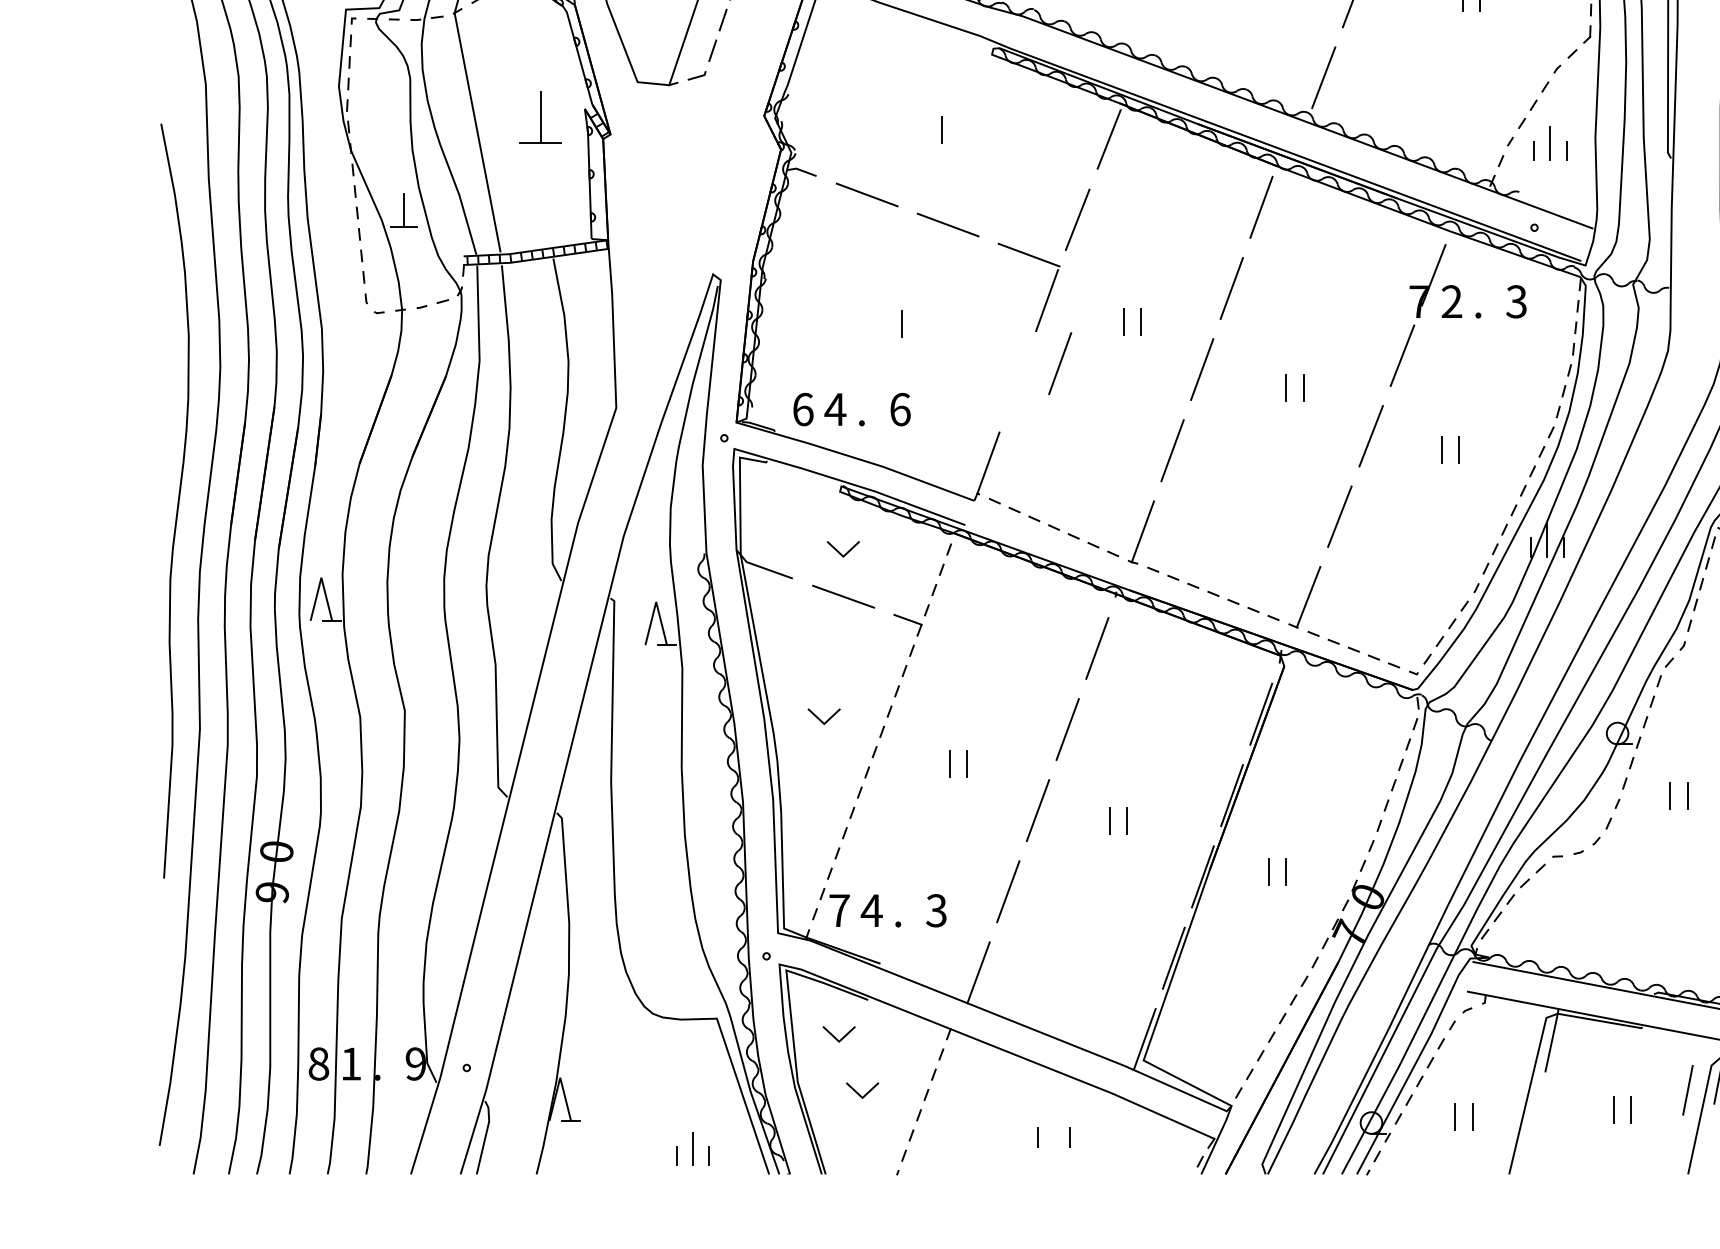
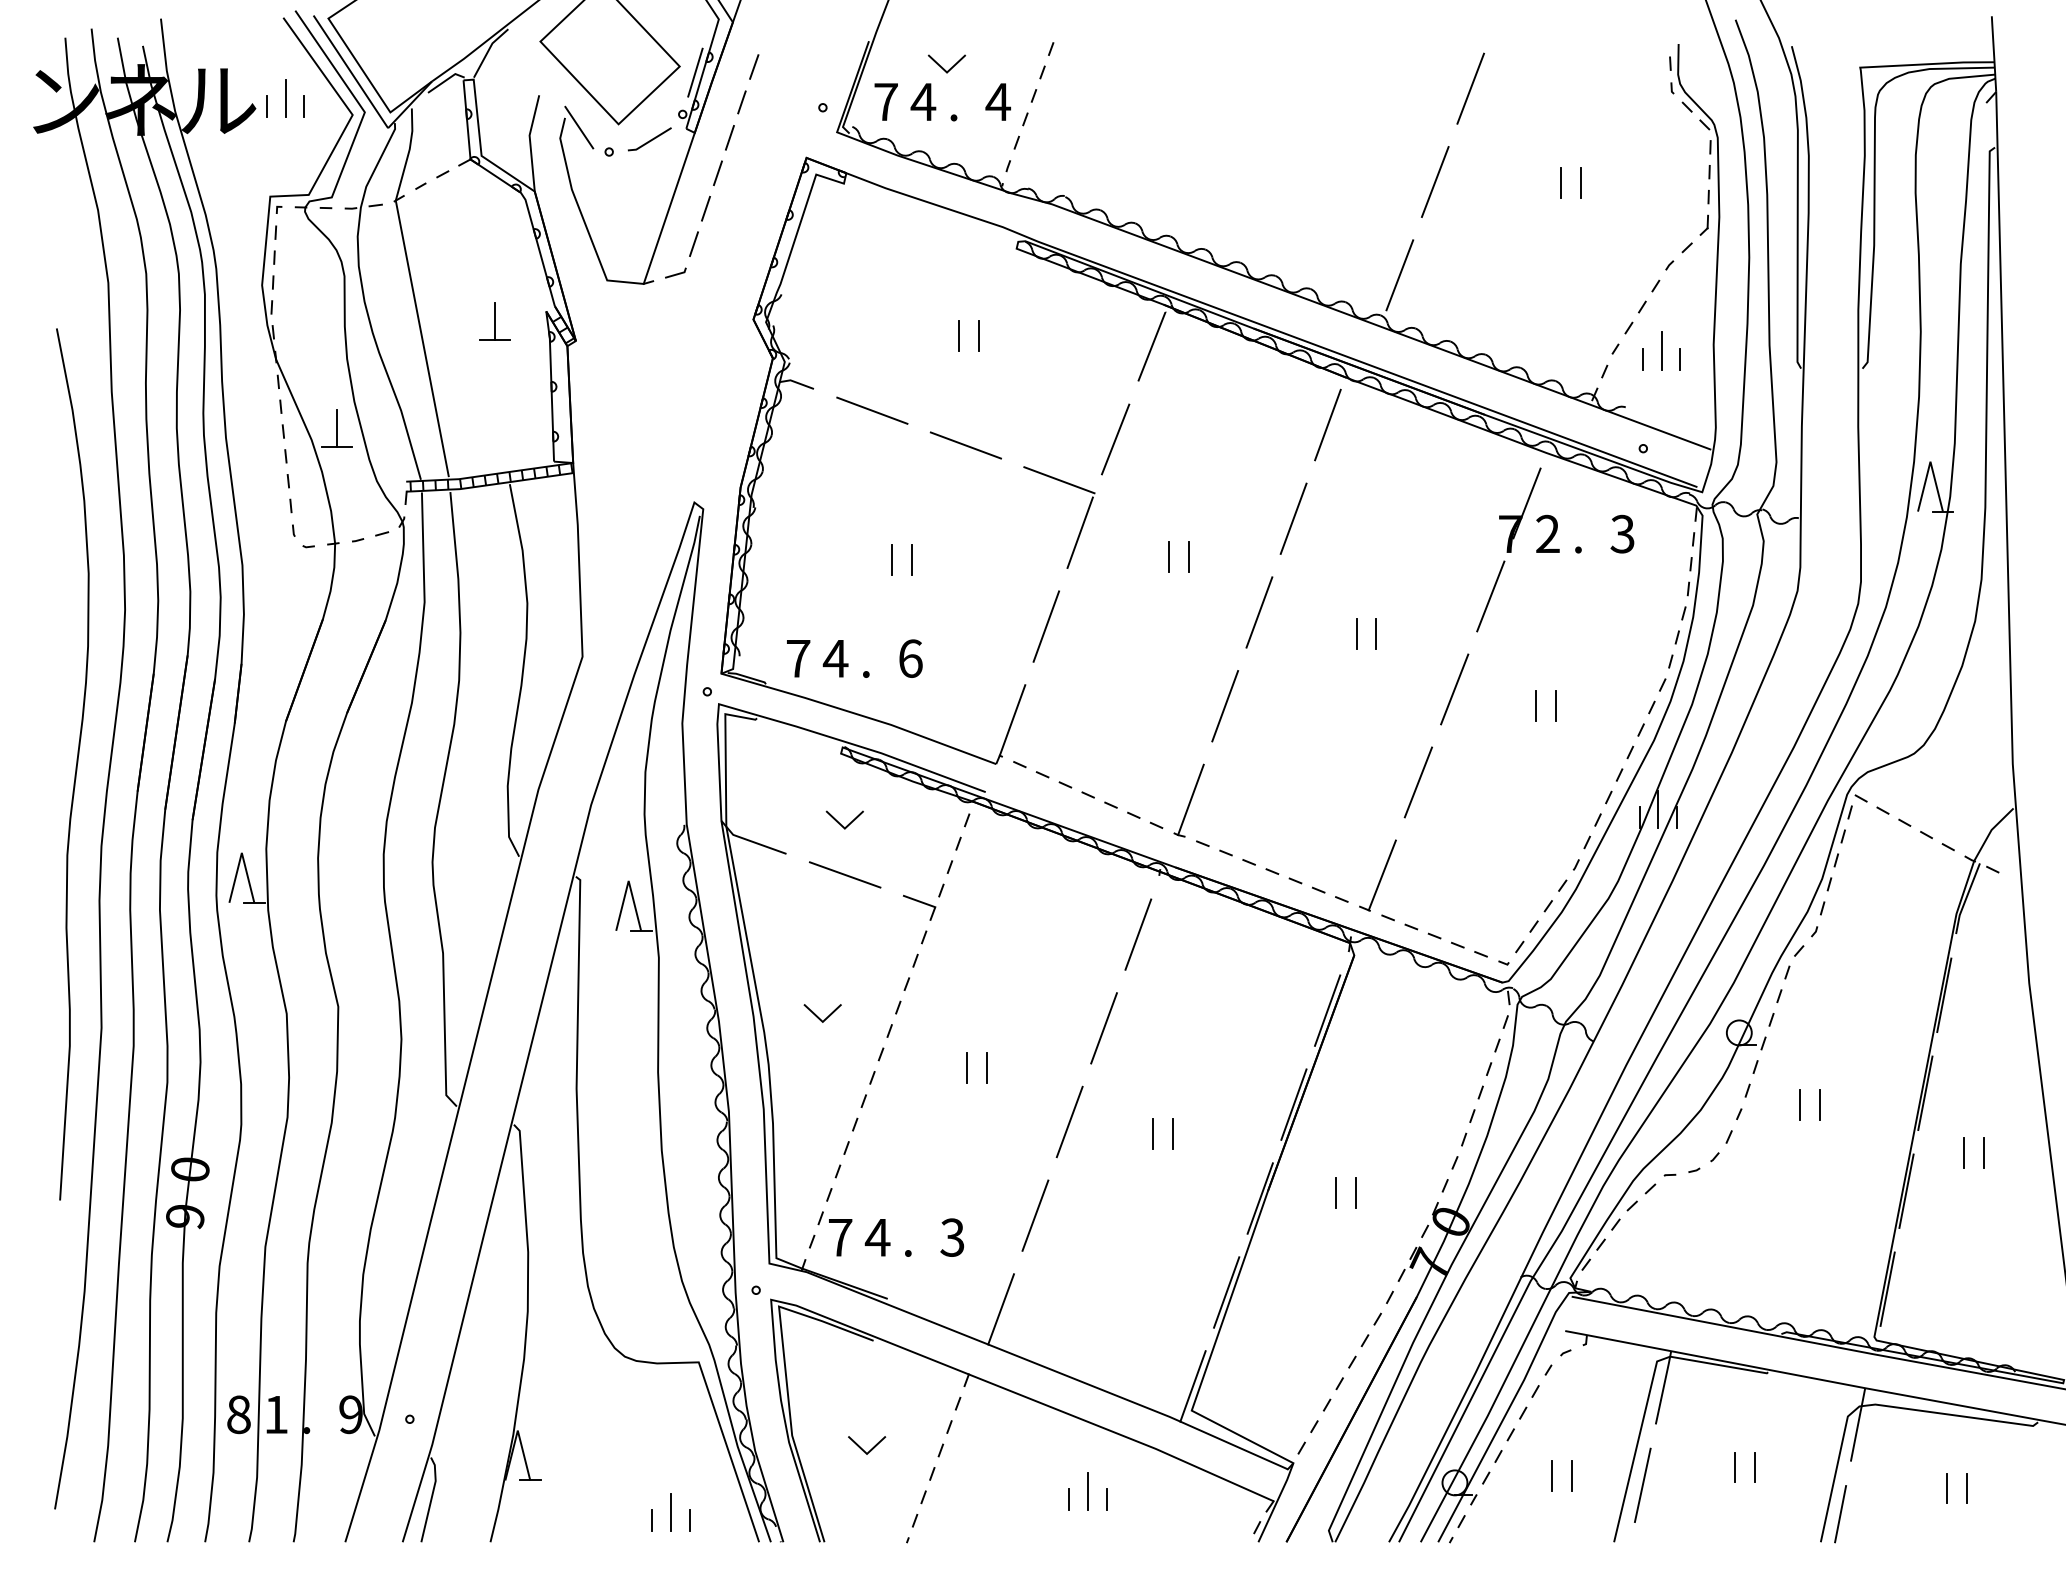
part: (540, 117) -> (494, 321), size x0.62
line: (959, 129) -> (978, 335), added
line: (883, 323) -> (891, 559), added
line: (1059, 363) -> (1045, 626), moved
text: (803, 409) -> (798, 658), 6 -> 7
line: (843, 1036) -> (844, 1383), removed
line: (1687, 1090) -> (1840, 1514), moved
line: (1533, 1124) -> (1642, 1484), added
line: (1054, 1130) -> (1088, 1491), added

